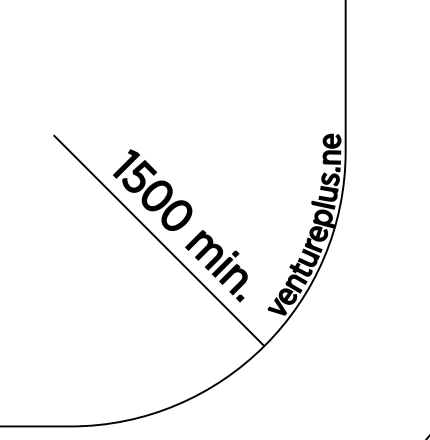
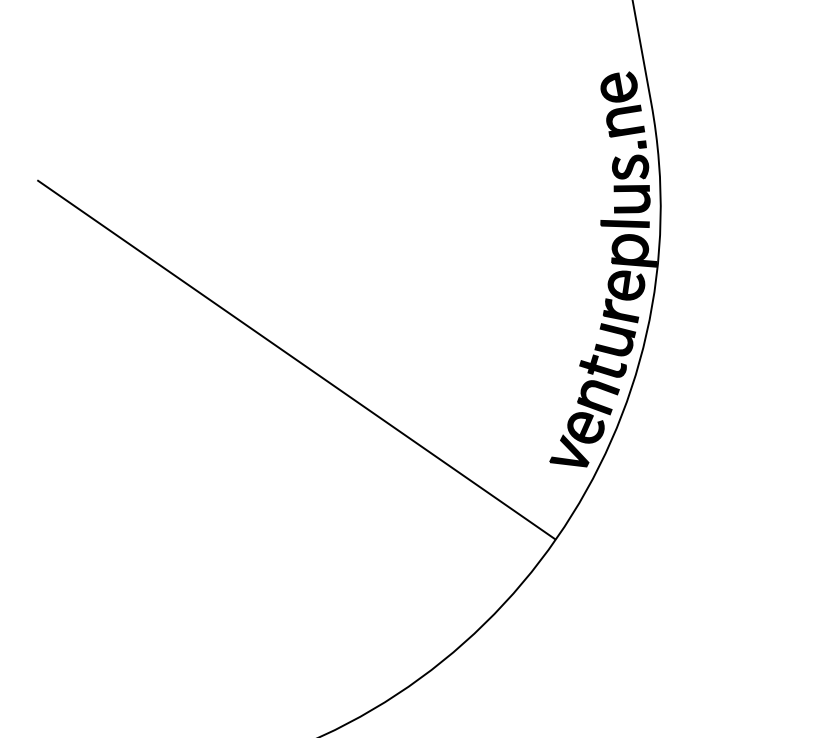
part: (180, 225) -> (335, 320), removed

